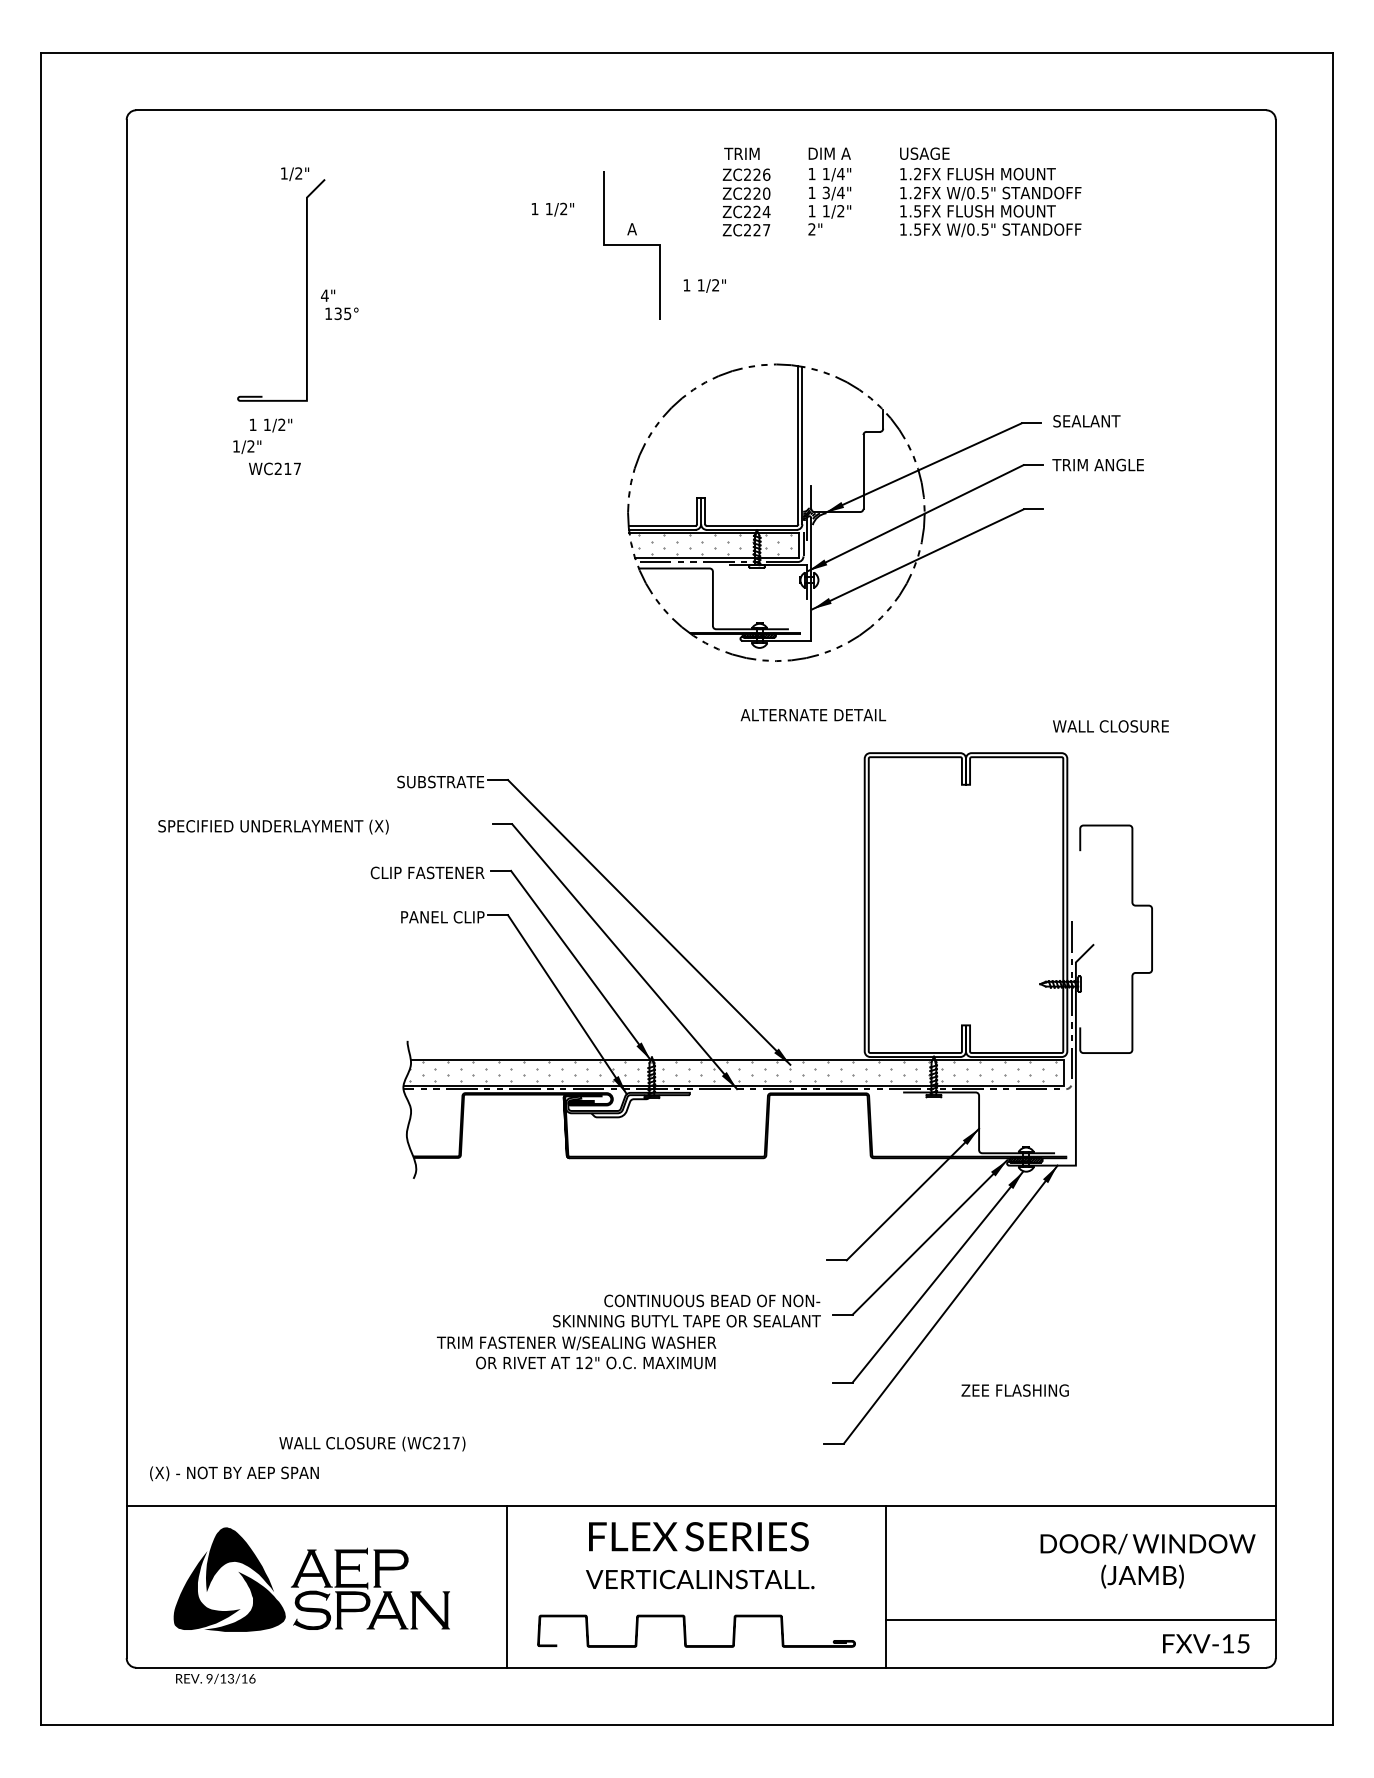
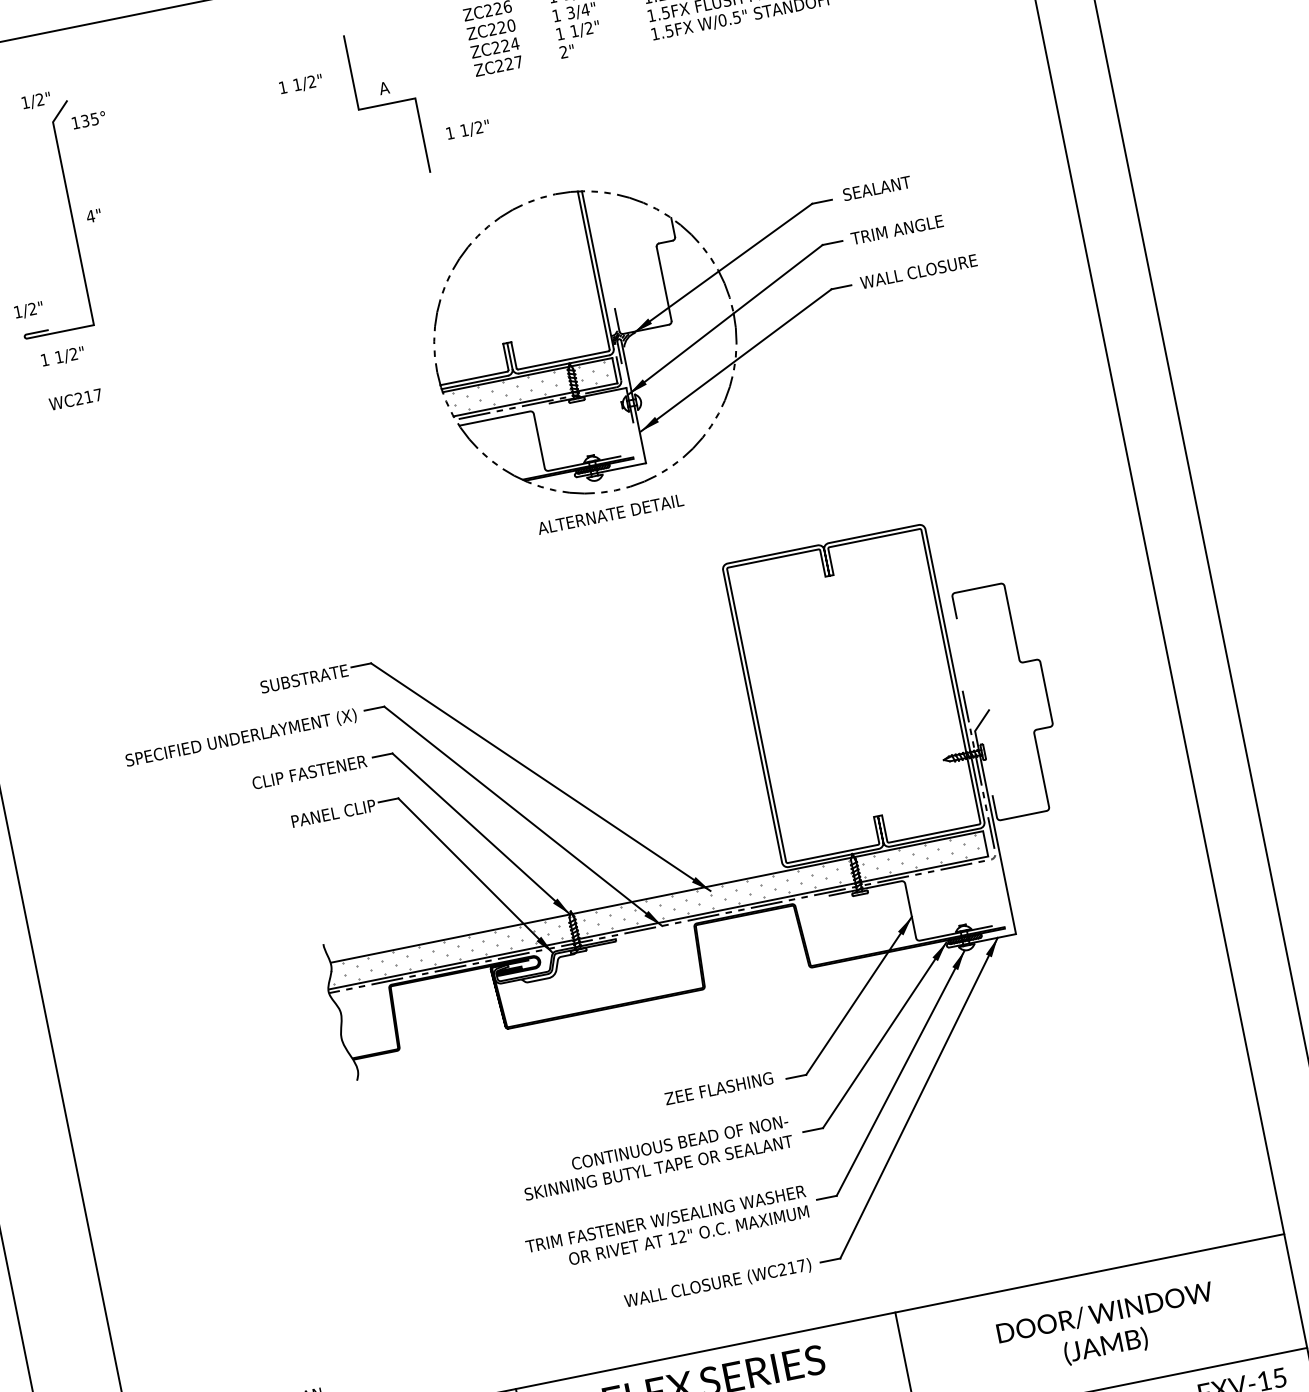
text: (341, 313) -> (88, 120), moved
text: (247, 446) -> (29, 309), moved
text: (813, 715) -> (610, 514), moved
text: (1110, 726) -> (918, 271), moved
text: (273, 826) -> (241, 737), moved
text: (576, 1352) -> (667, 1228), moved
text: (1014, 1390) -> (718, 1088), moved
text: (372, 1443) -> (717, 1283), moved
text: (1147, 1560) -> (1107, 1329), moved

